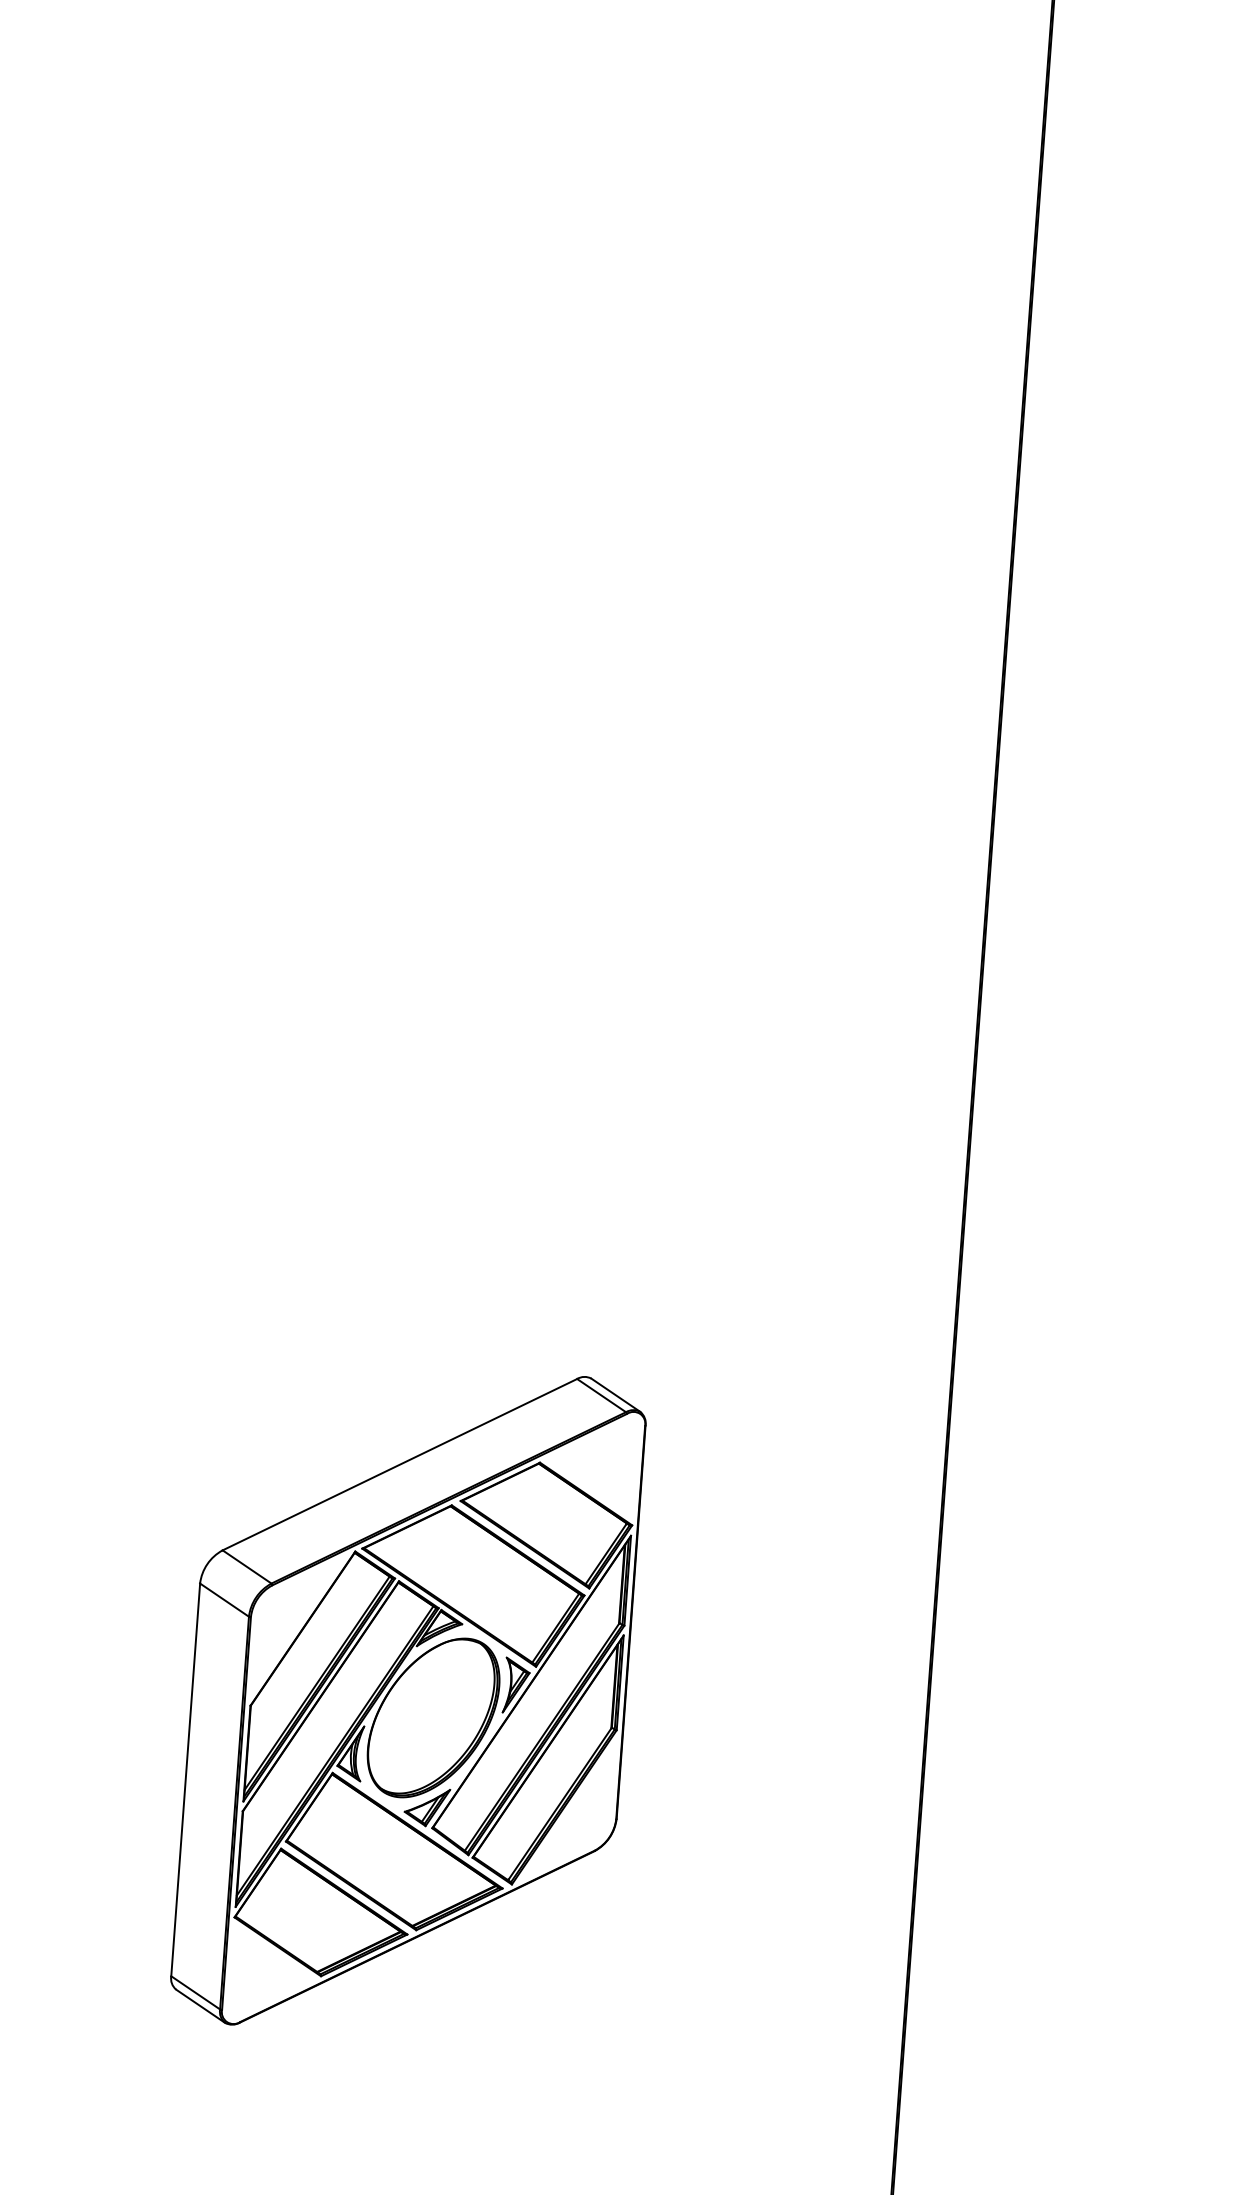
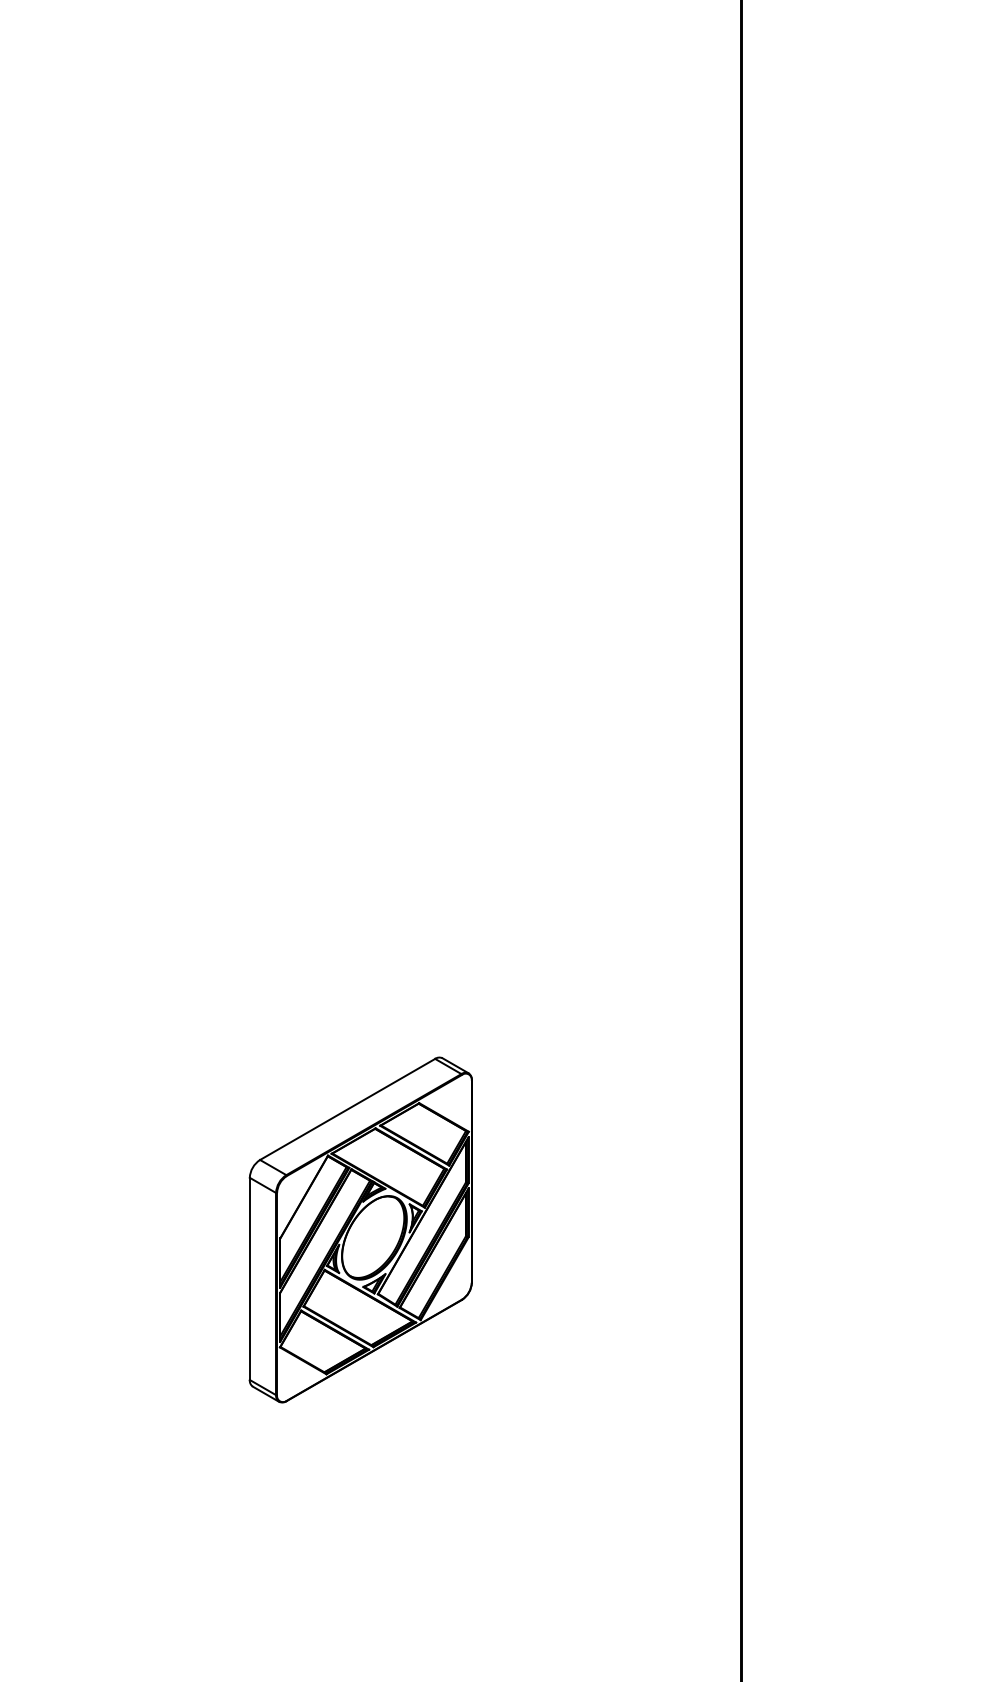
part: (408, 1700) -> (360, 1229), size x0.7

